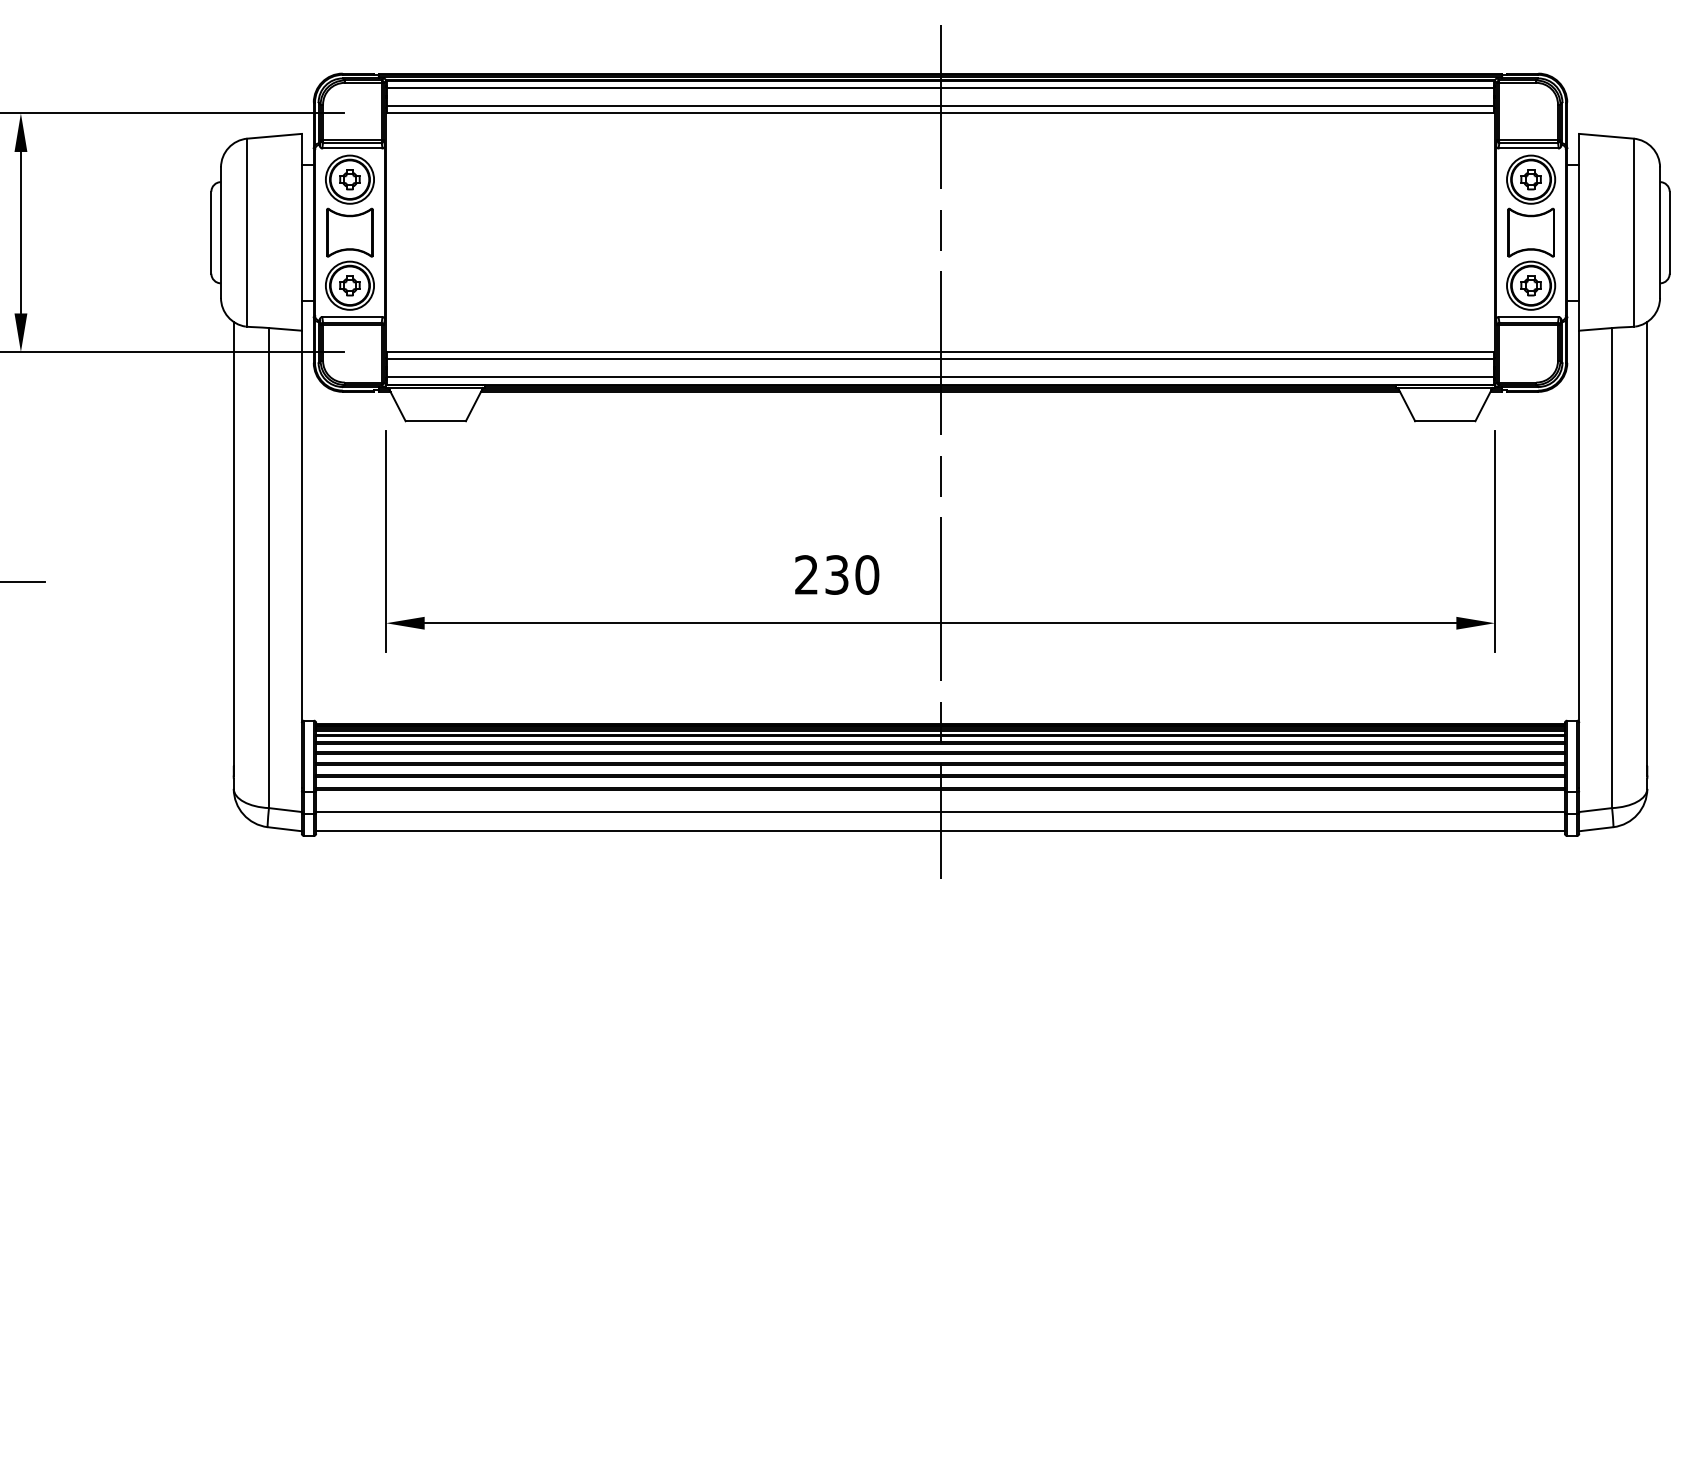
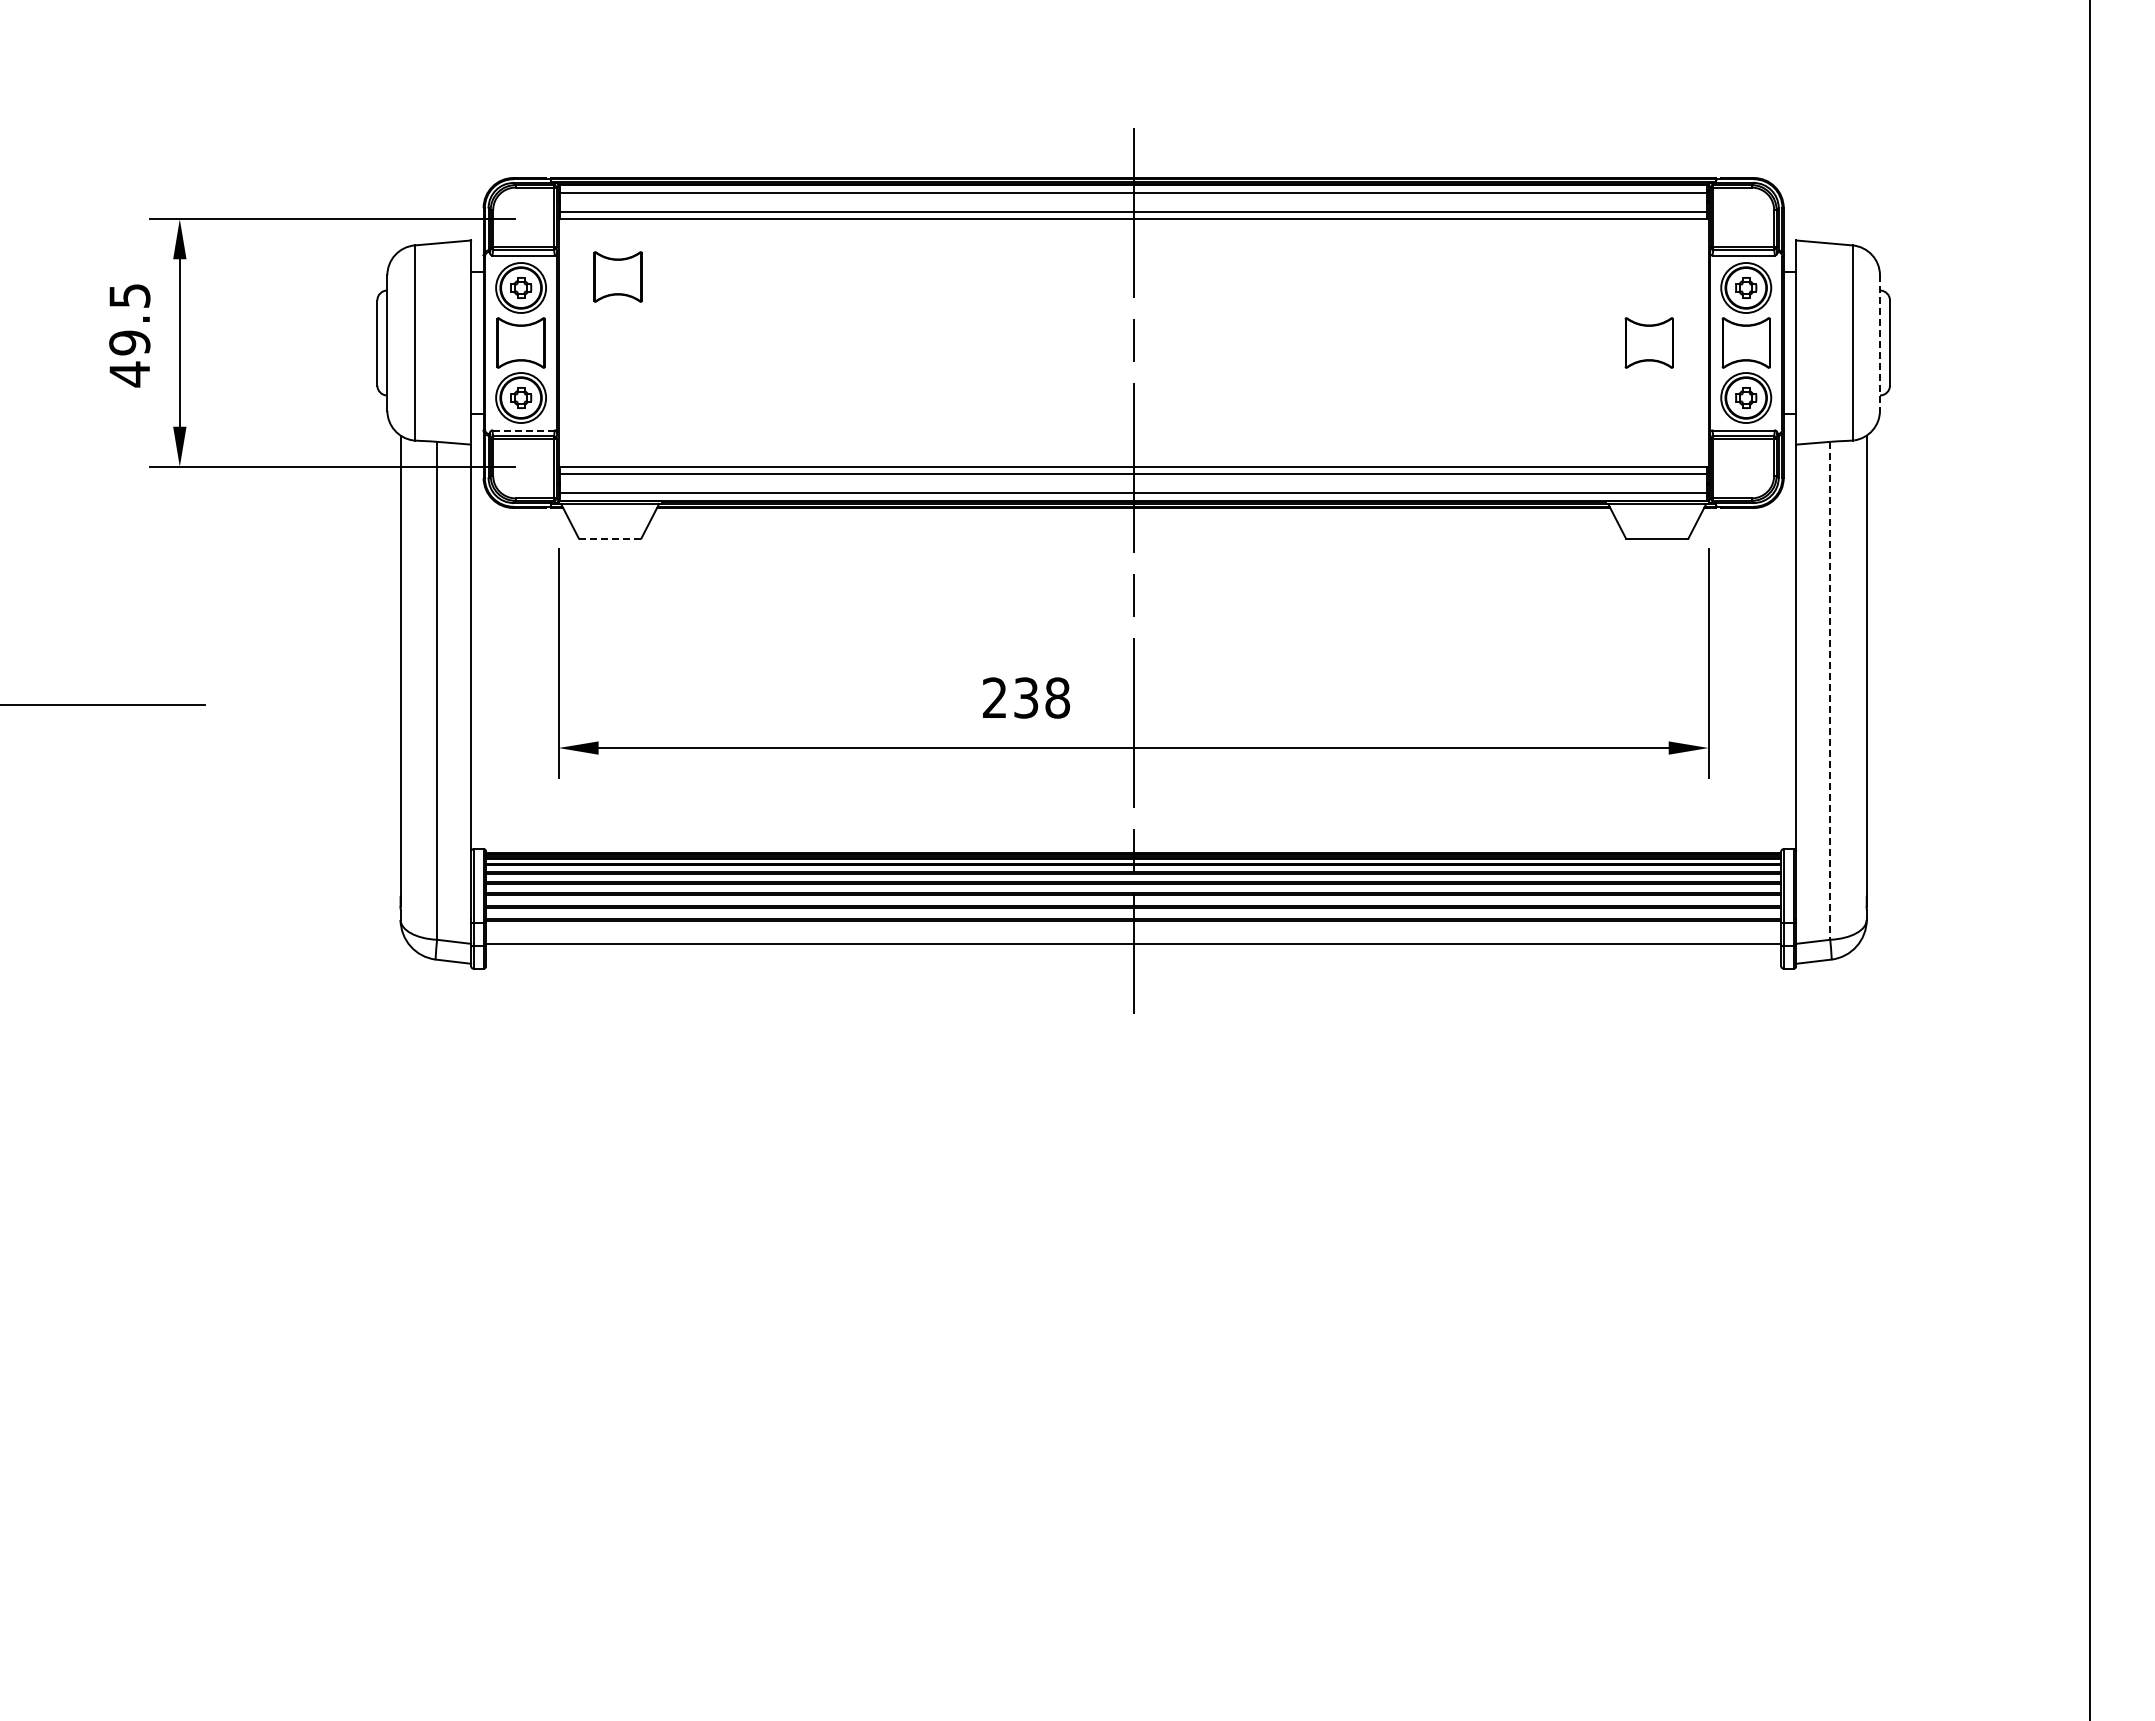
part: (442, 168) -> (617, 276), added
part: (1436, 232) -> (1648, 342), added
line: (1659, 233) -> (1879, 343), solid -> dashed
line: (352, 317) -> (523, 430), solid -> dashed
line: (436, 421) -> (610, 538), solid -> dashed
line: (1612, 567) -> (1830, 690), solid -> dashed
text: (867, 574) -> (1057, 697), 230 -> 238
line: (940, 830) -> (1133, 963), removed

